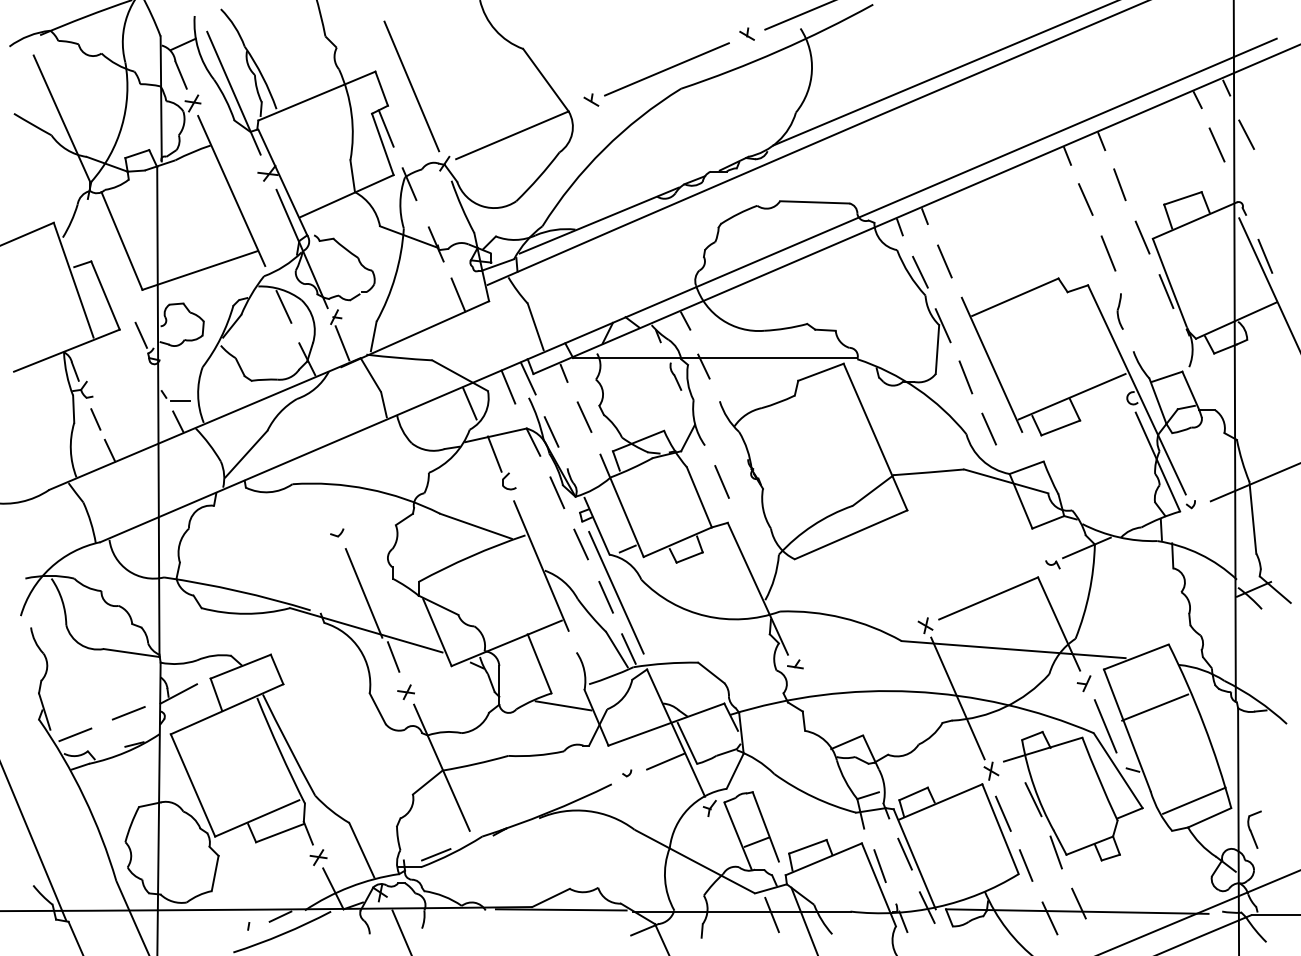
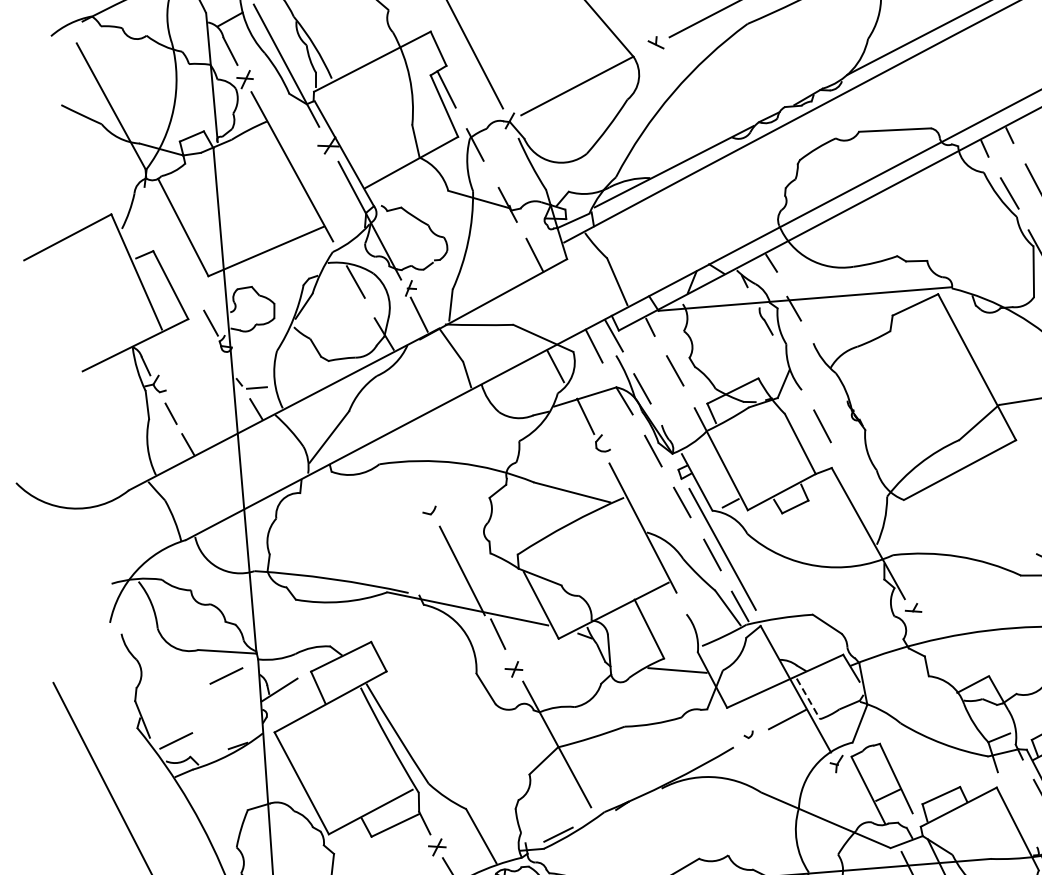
line: (128, 713) -> (226, 676), moved
line: (687, 743) -> (808, 699), solid -> dashed
line: (879, 866) -> (1016, 810), removed

